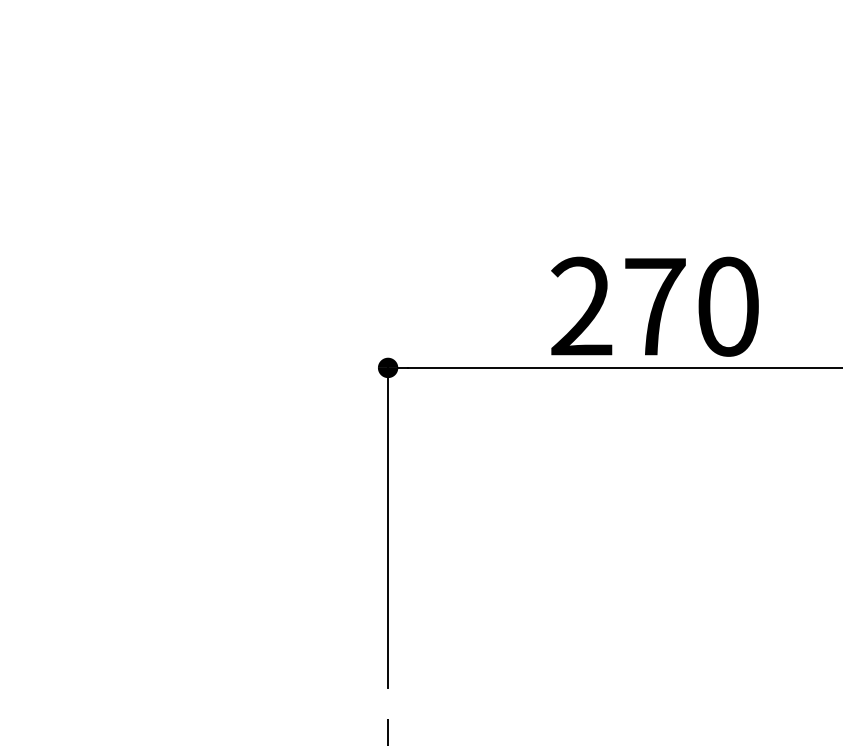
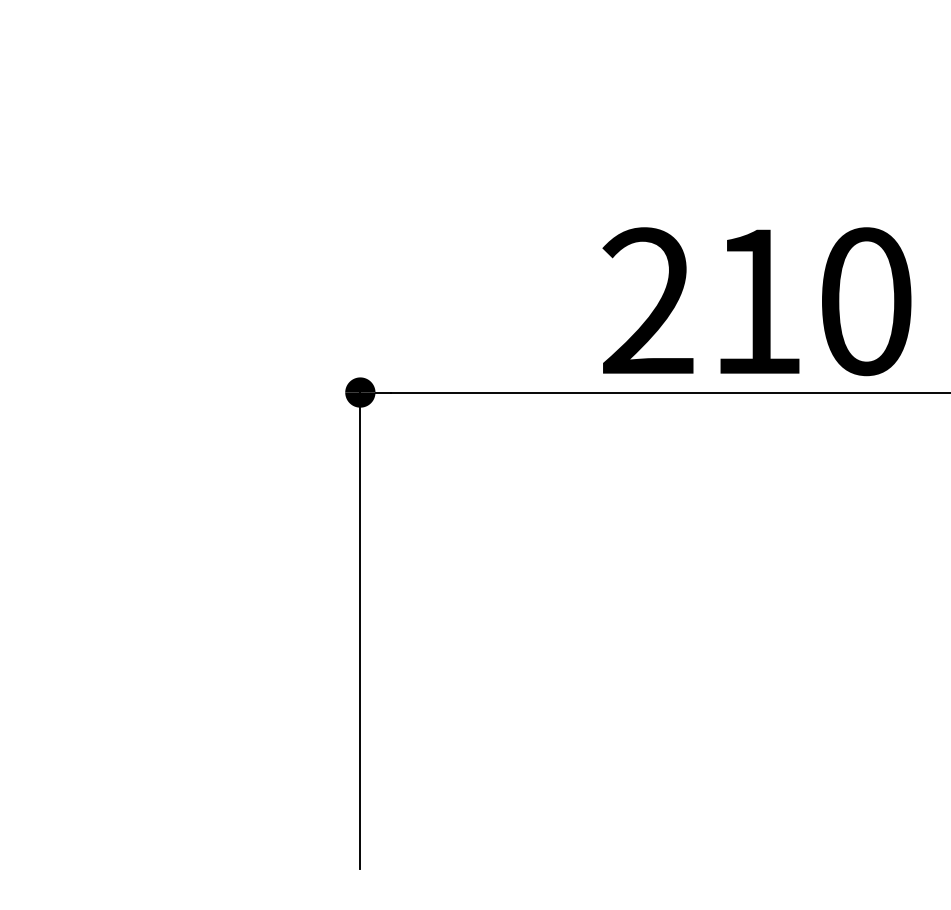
text: (655, 306) -> (757, 301), 270 -> 210

